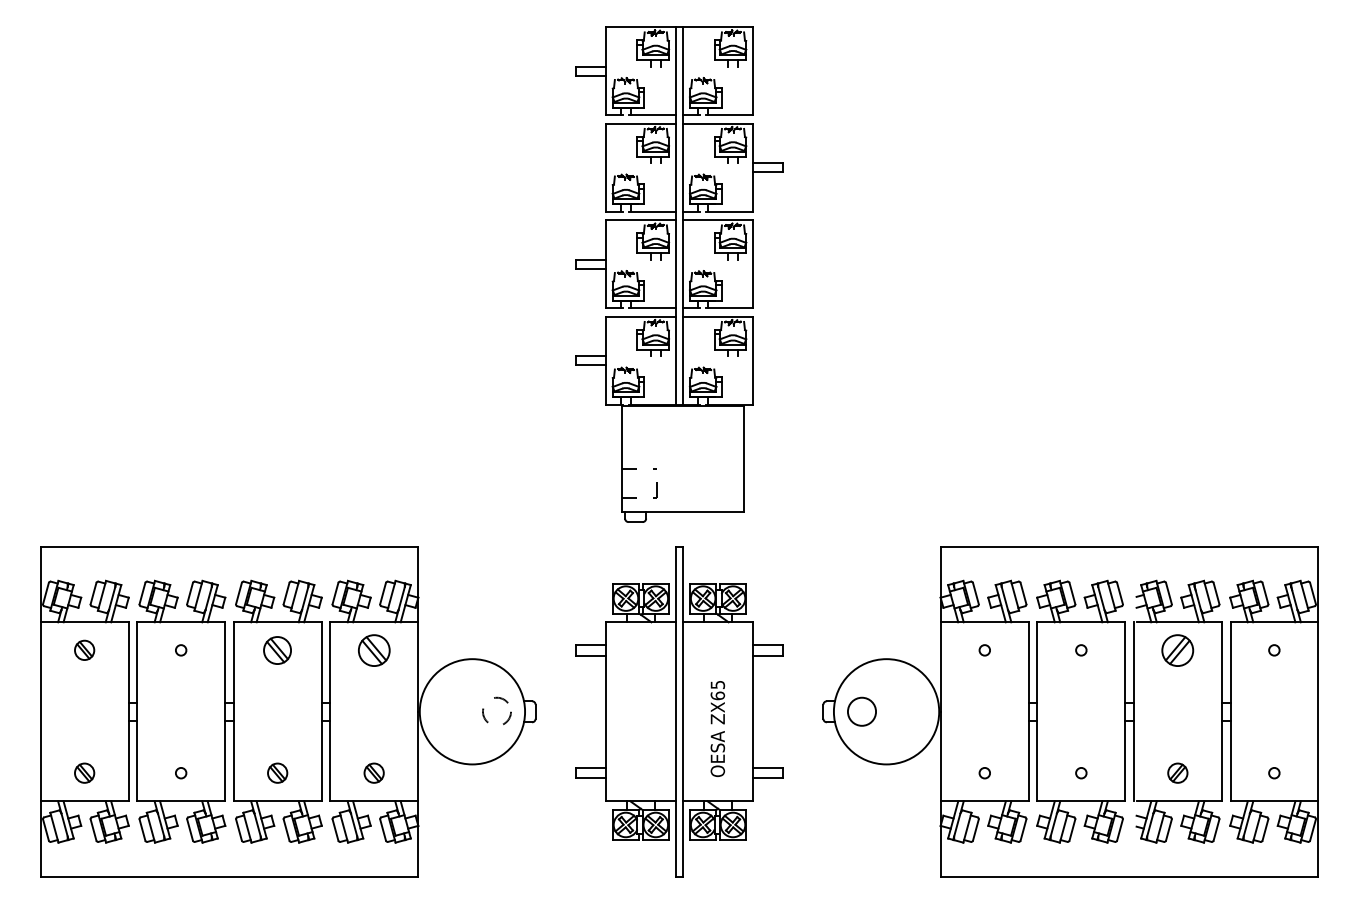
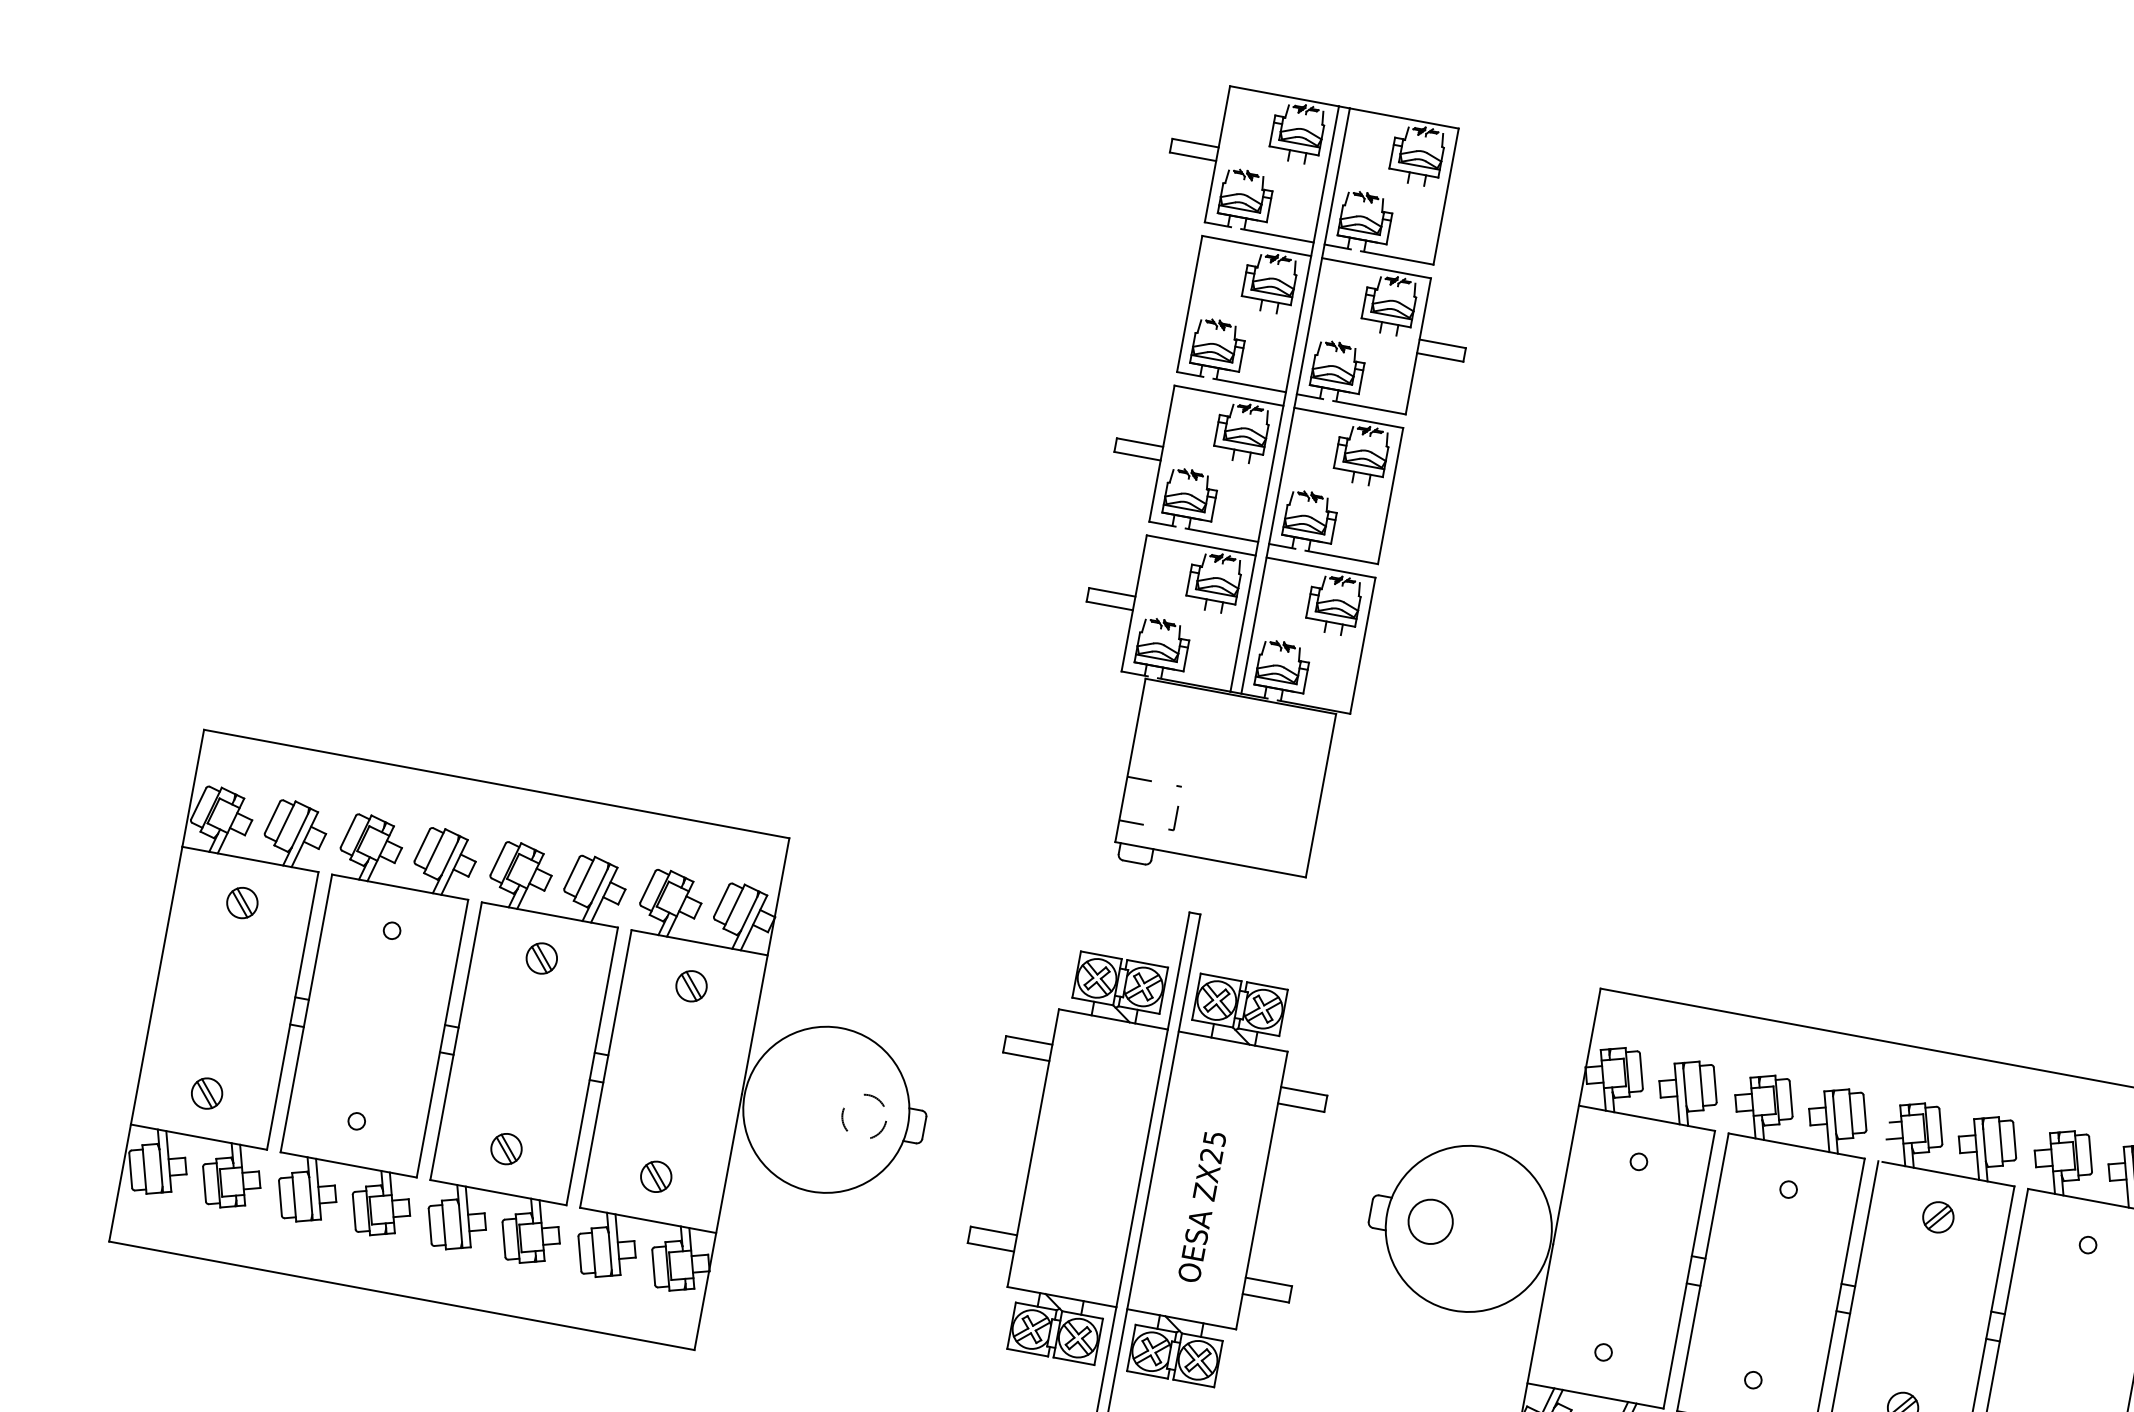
part: (277, 649) -> (541, 957), size x0.71
part: (373, 649) -> (690, 984), size x0.62
part: (1177, 649) -> (1938, 1215), size x0.62
text: (717, 695) -> (1211, 1155), ZX65 -> ZX25

